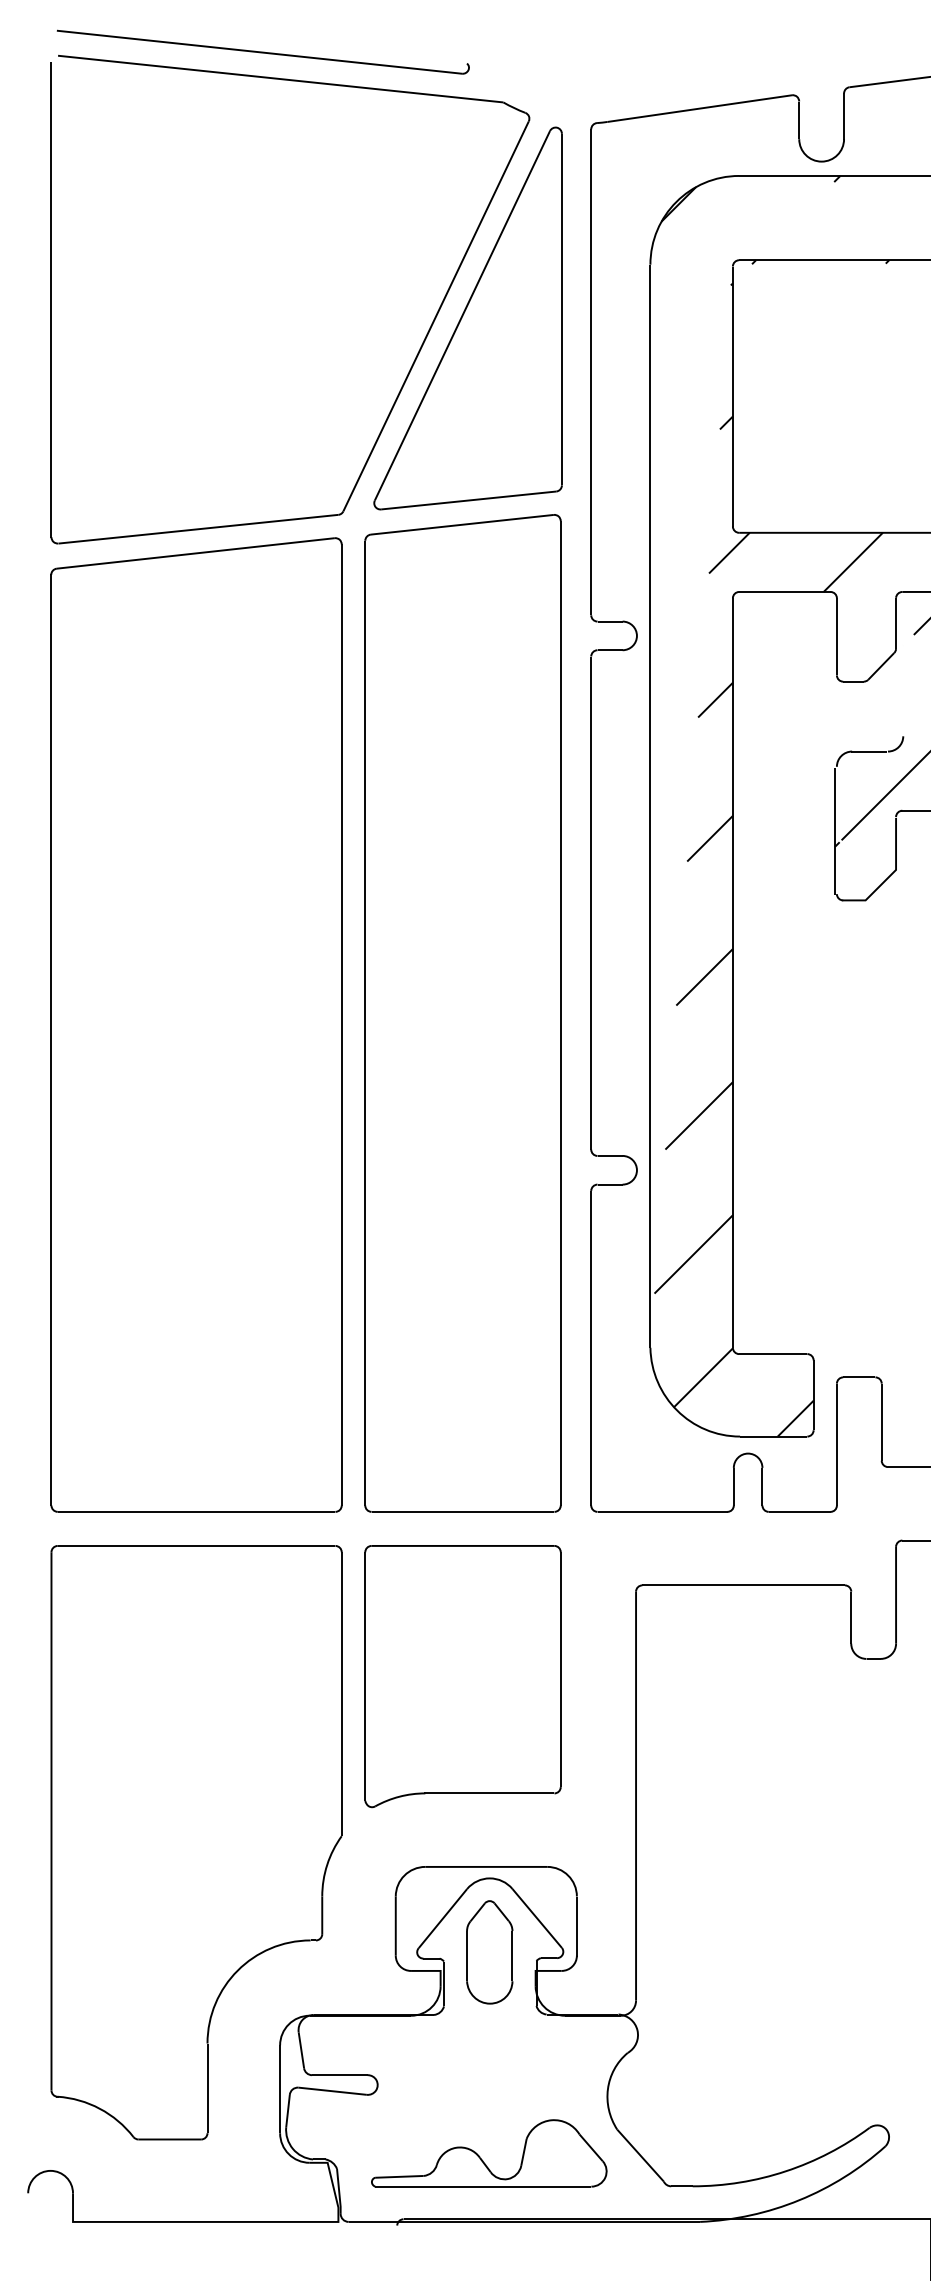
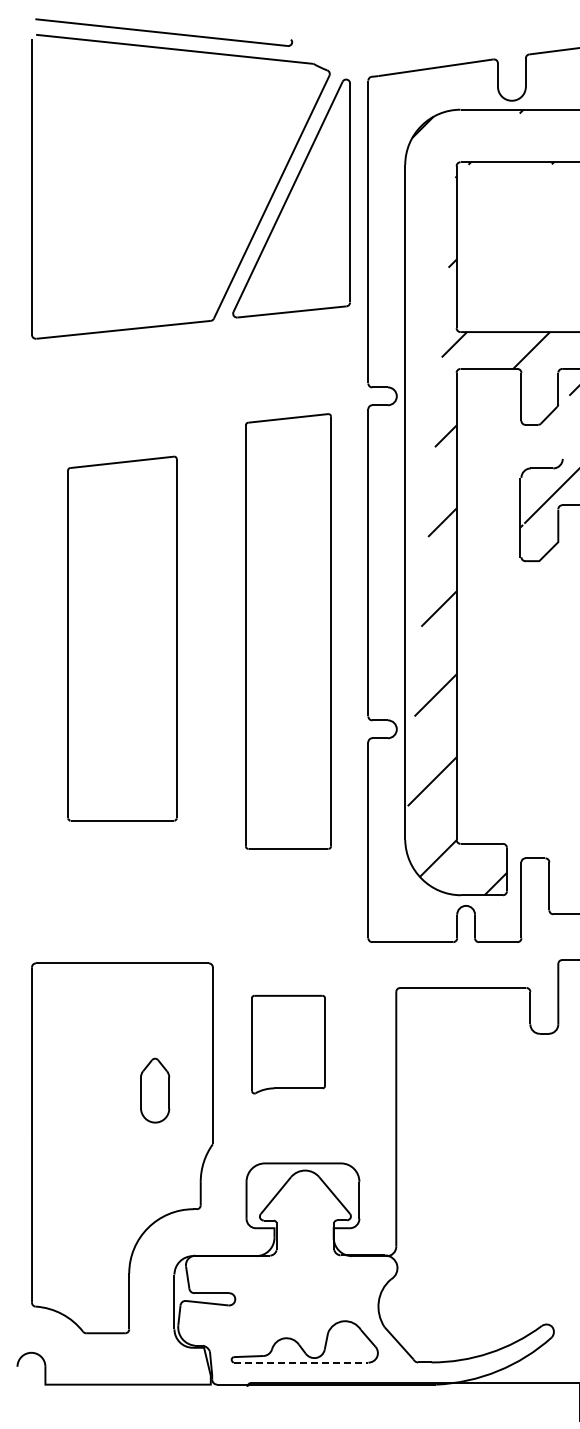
part: (463, 1013) -> (288, 631), size x0.7
part: (196, 1024) -> (122, 638), size x0.6
part: (463, 1676) -> (288, 1044), size x0.6
part: (490, 1952) -> (155, 1090), moved
line: (483, 2186) -> (301, 1362), solid -> dashed

